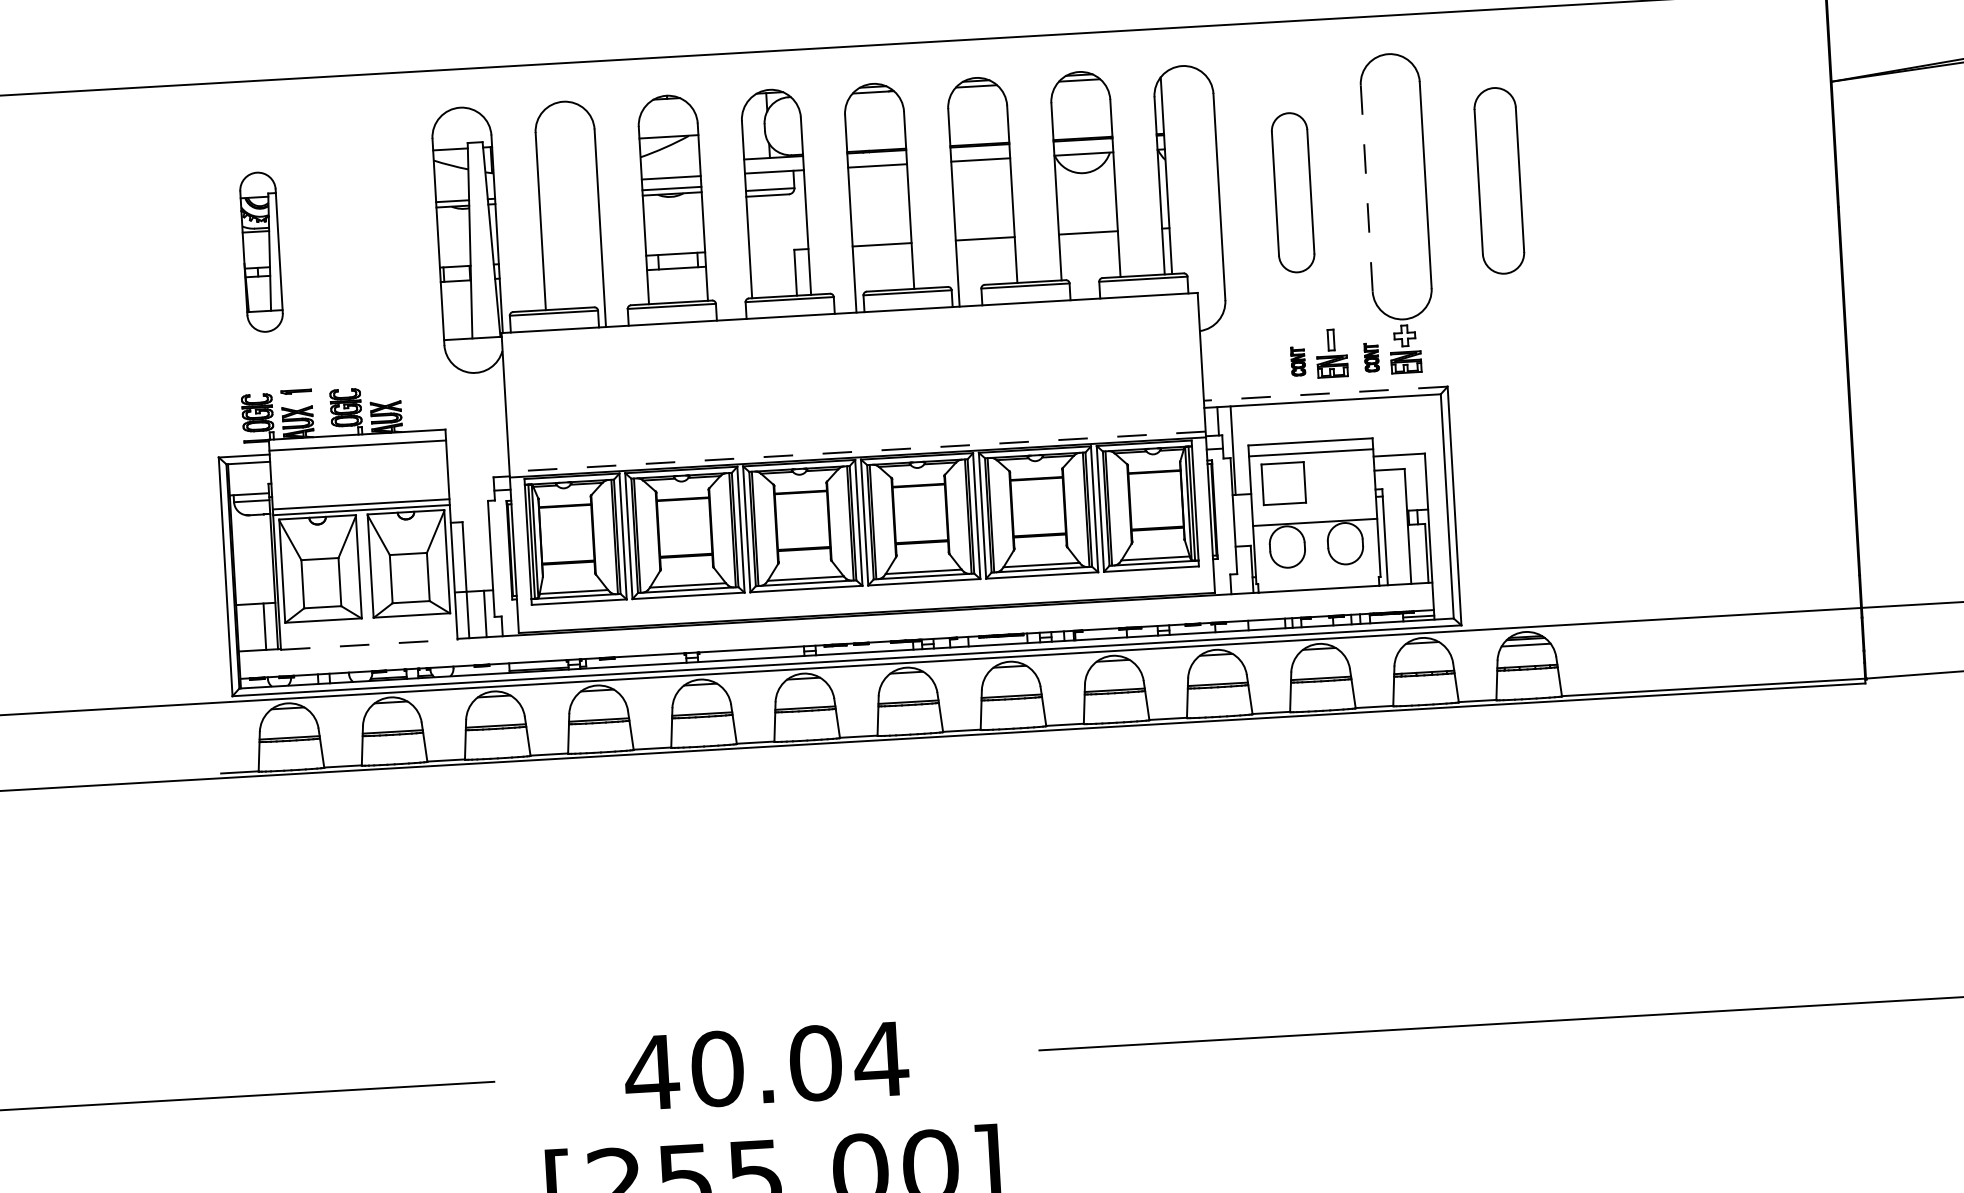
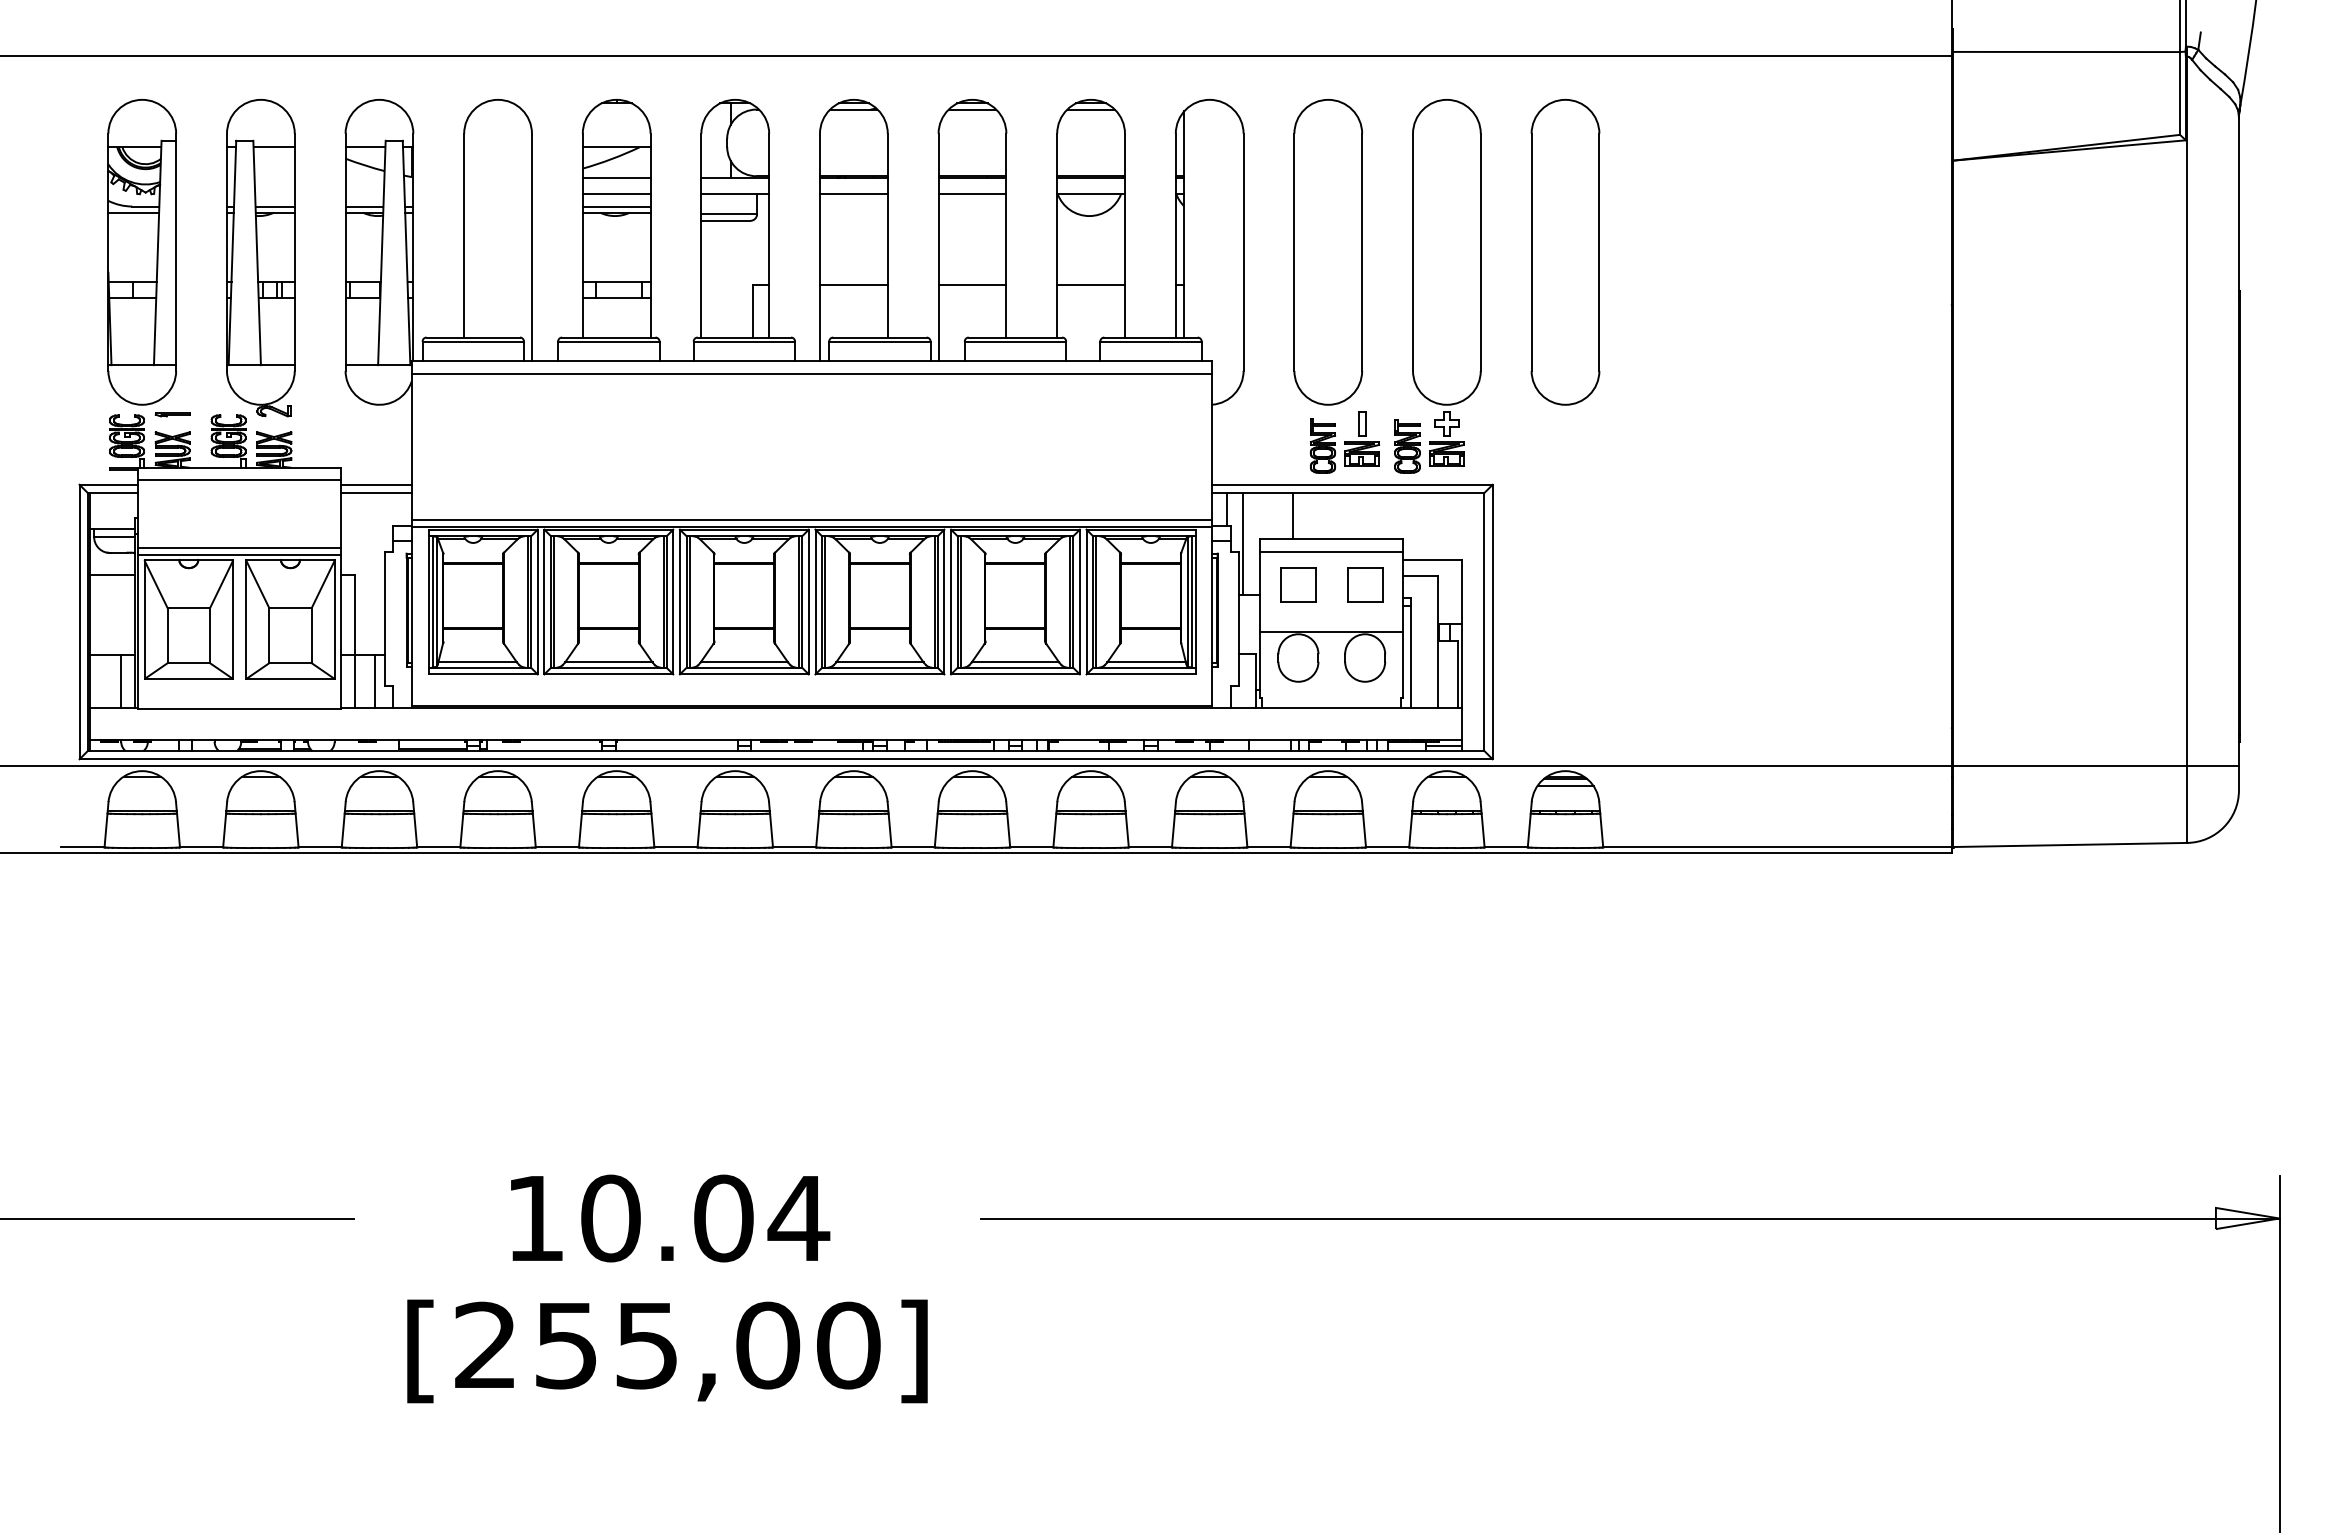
line: (670, 163) -> (616, 177), added
part: (1499, 180) -> (1565, 252), size x1.43
line: (1367, 188) -> (1413, 252), dashed -> solid
part: (1293, 192) -> (1328, 252), size x1.67
part: (364, 251) -> (260, 258), added
part: (260, 252) -> (141, 252), size x1.67
line: (849, 324) -> (811, 374), added
part: (1371, 357) -> (1407, 446), size x1.67
part: (1297, 361) -> (1322, 445), size x1.67
line: (1325, 393) -> (1352, 484), dashed -> solid
line: (1275, 424) -> (1292, 516), added
line: (476, 442) -> (376, 484), added
line: (477, 450) -> (376, 493), added
line: (857, 451) -> (811, 520), dashed -> solid
part: (1342, 479) -> (1365, 584), added
part: (1283, 483) -> (1298, 584), size x0.71
line: (251, 534) -> (111, 575), added
line: (369, 644) -> (239, 709), dashed -> solid
text: (651, 1072) -> (534, 1218), 40.04 -> 10.04

